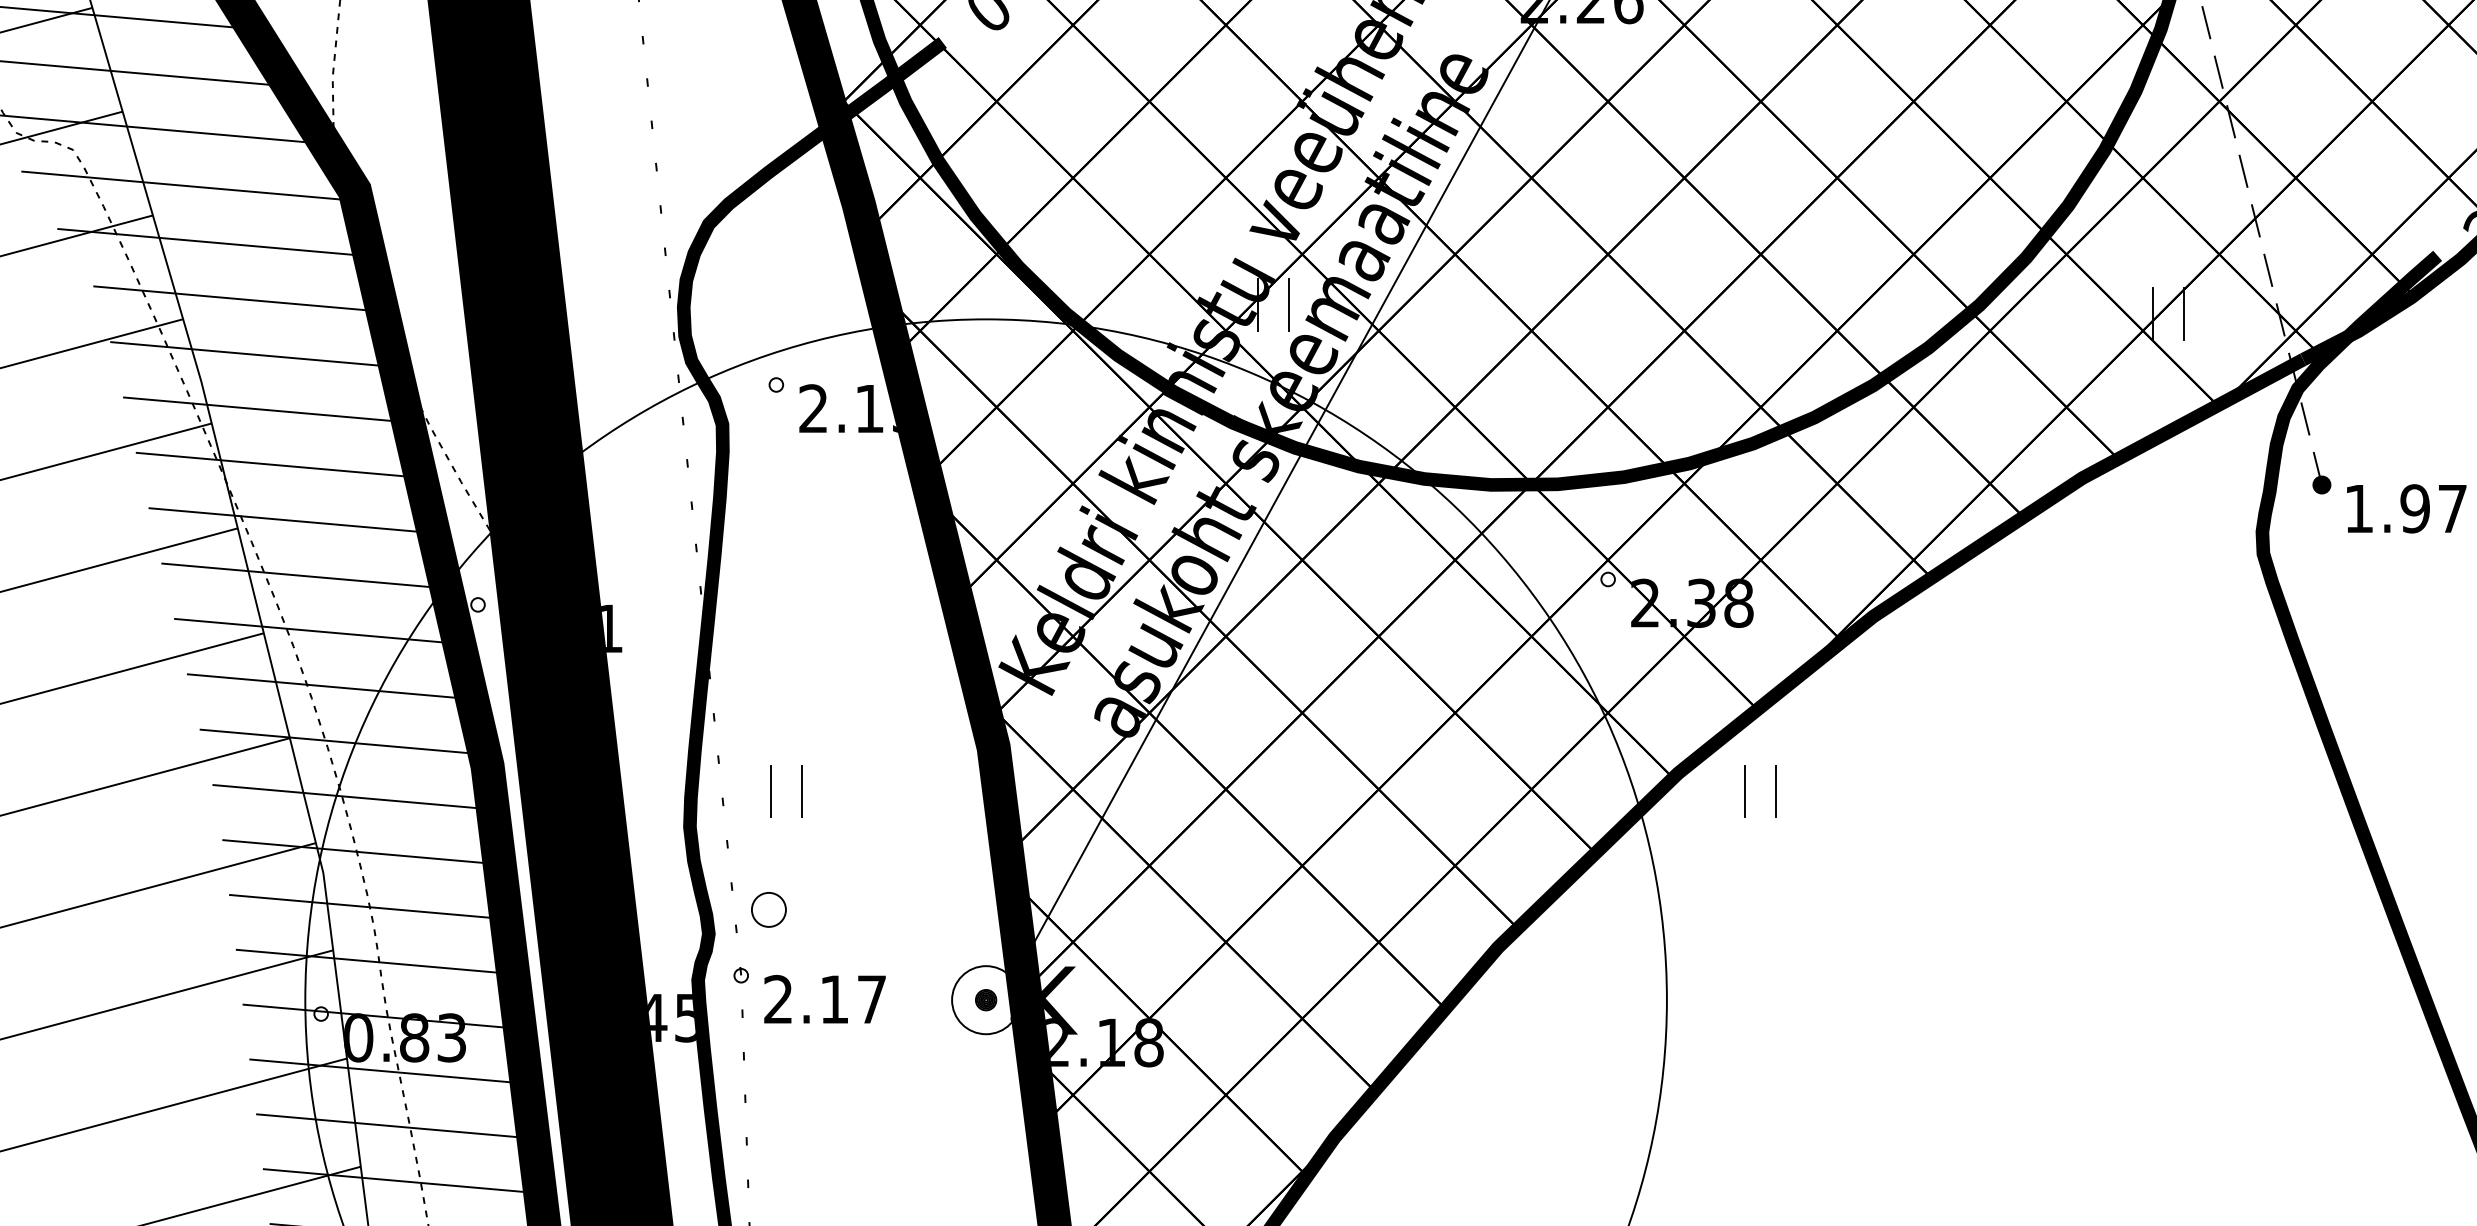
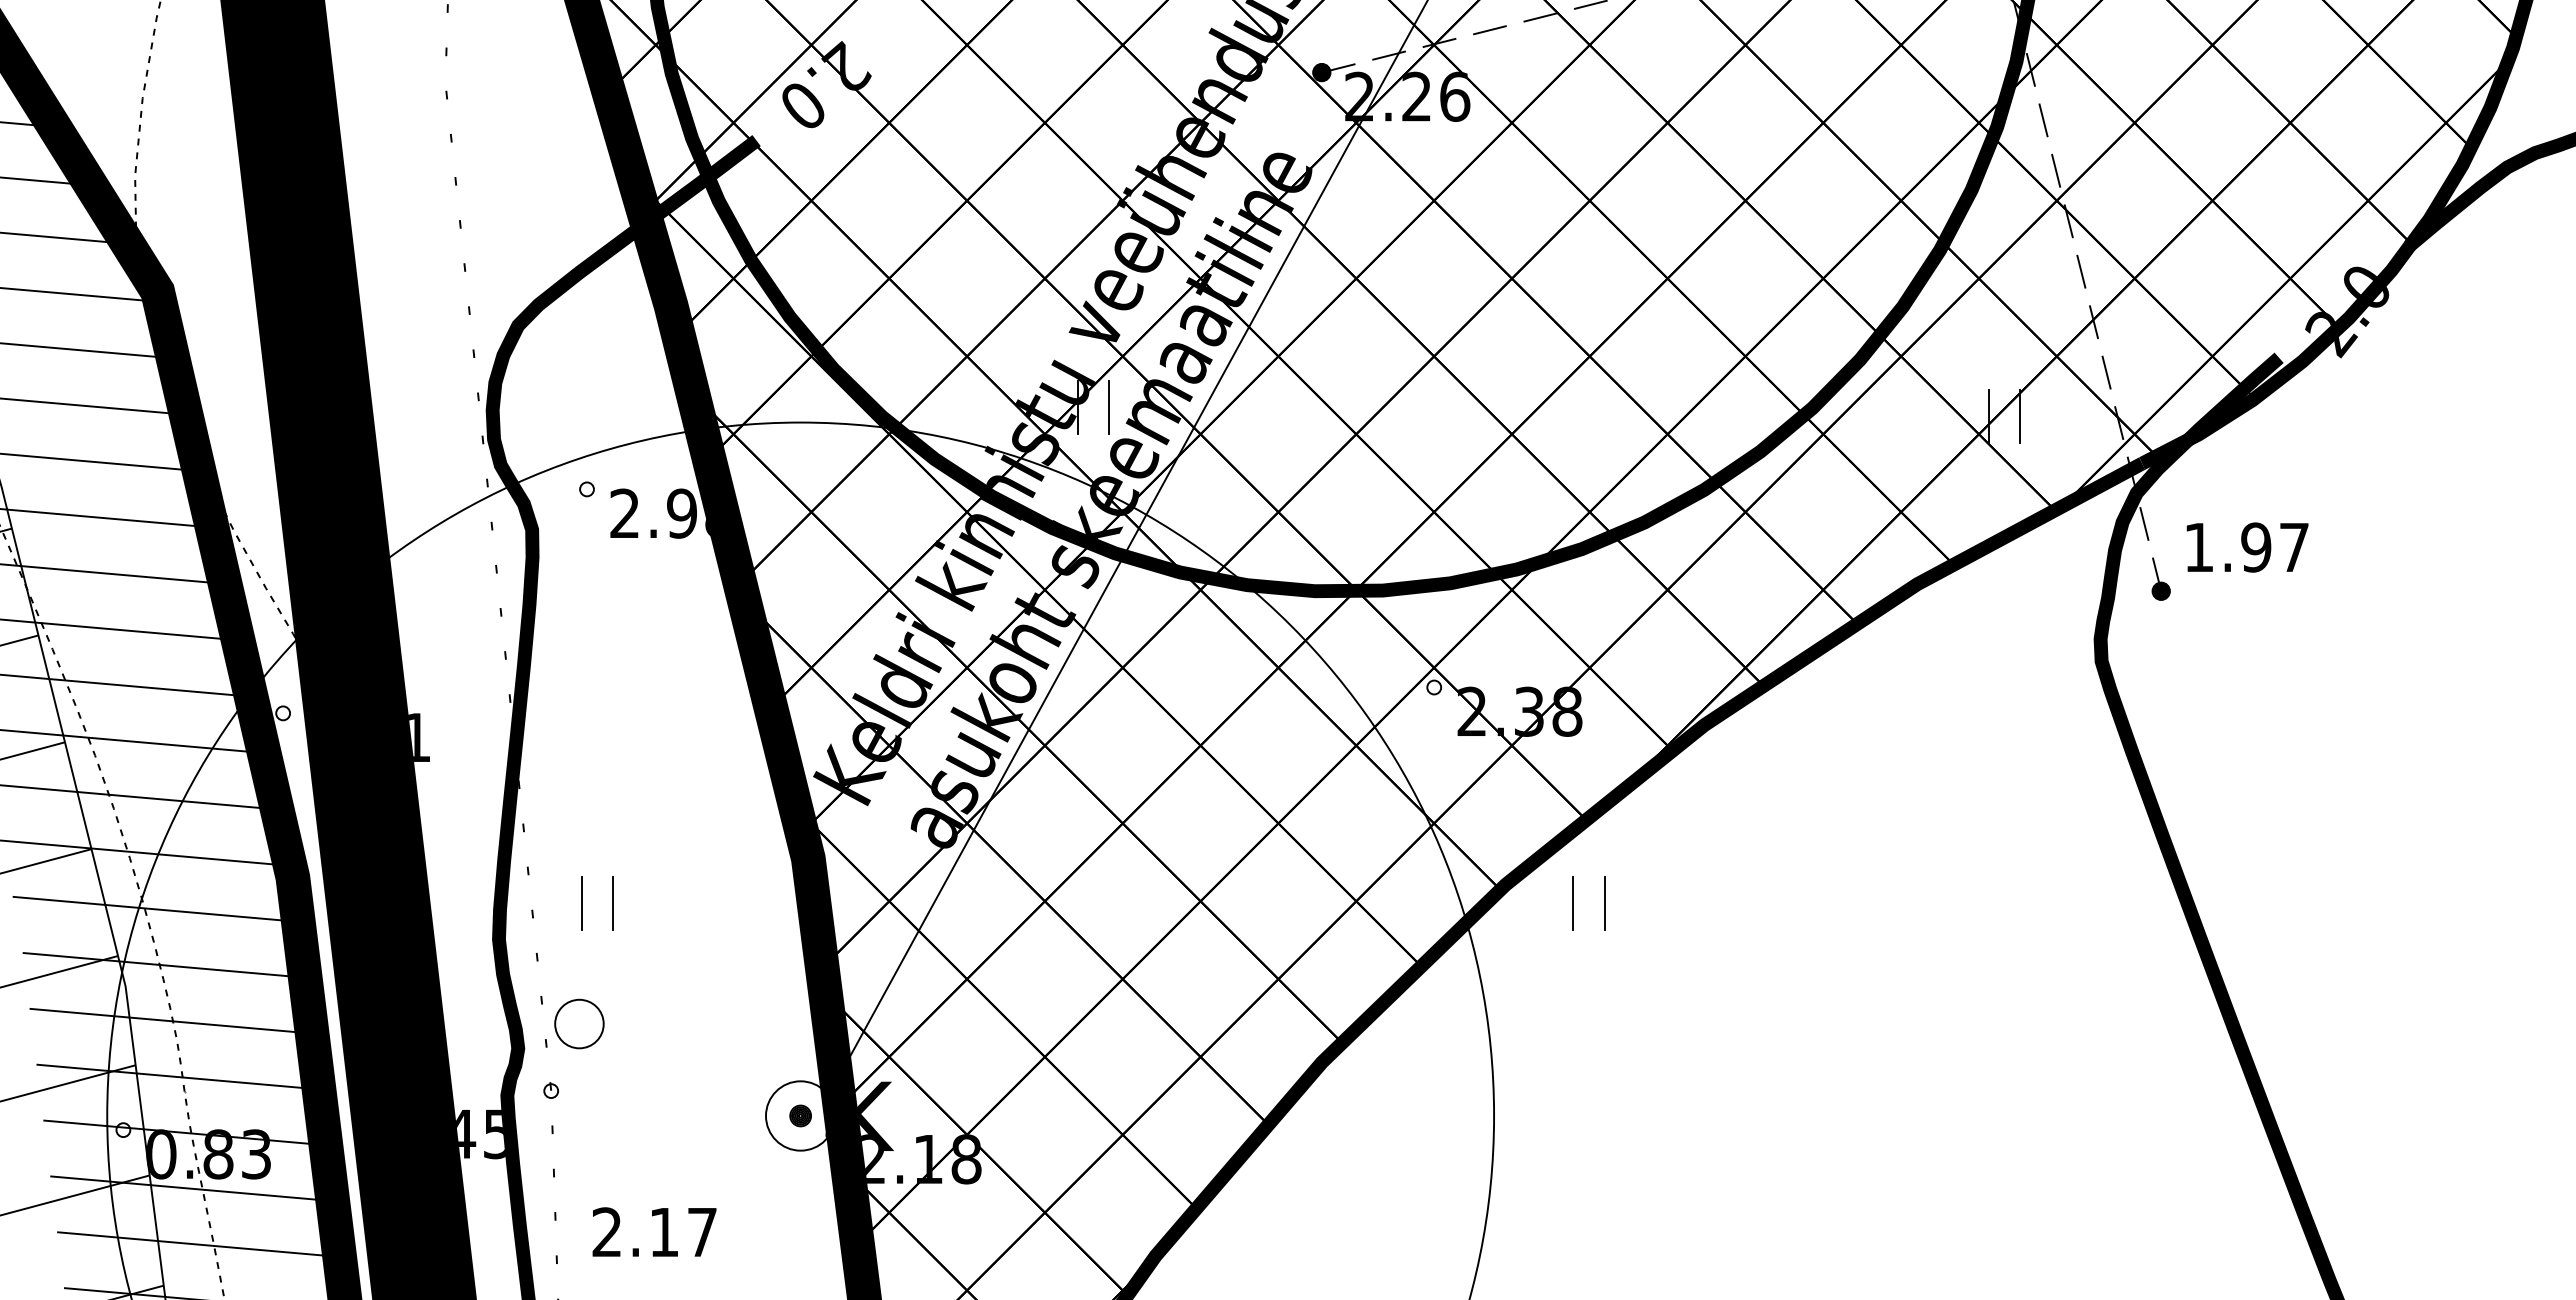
text: (875, 408) -> (688, 513), 2.13 -> 2.98
text: (2406, 508) -> (2247, 547), moved
part: (768, 909) -> (579, 1023), size x1.4
text: (824, 998) -> (654, 1231), moved

